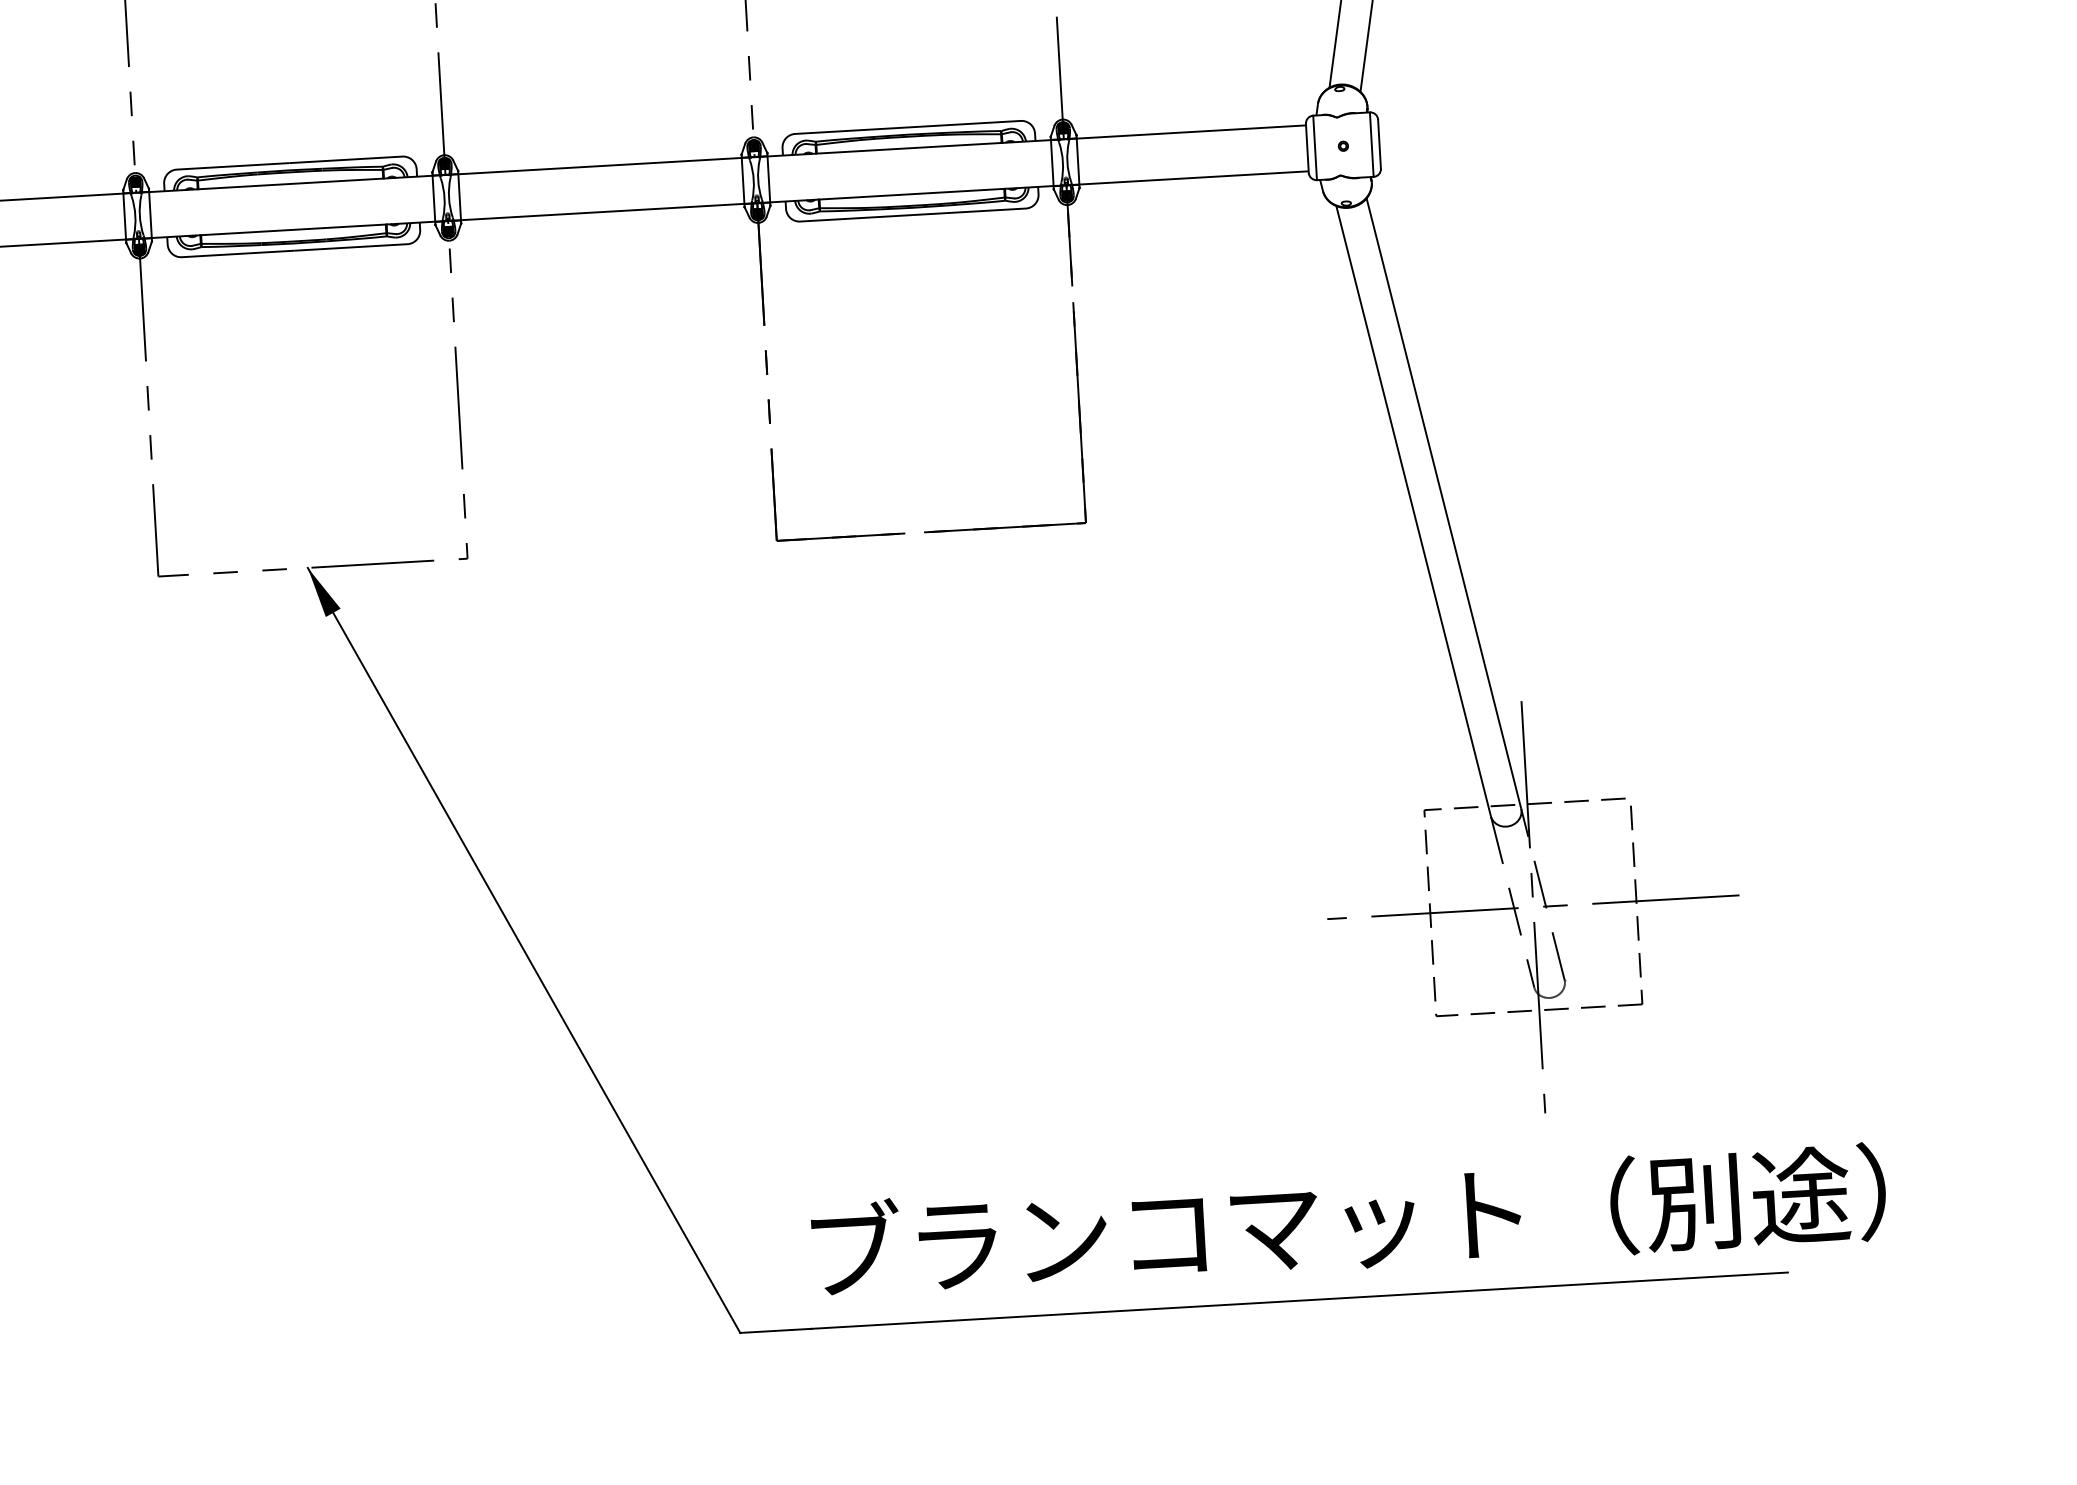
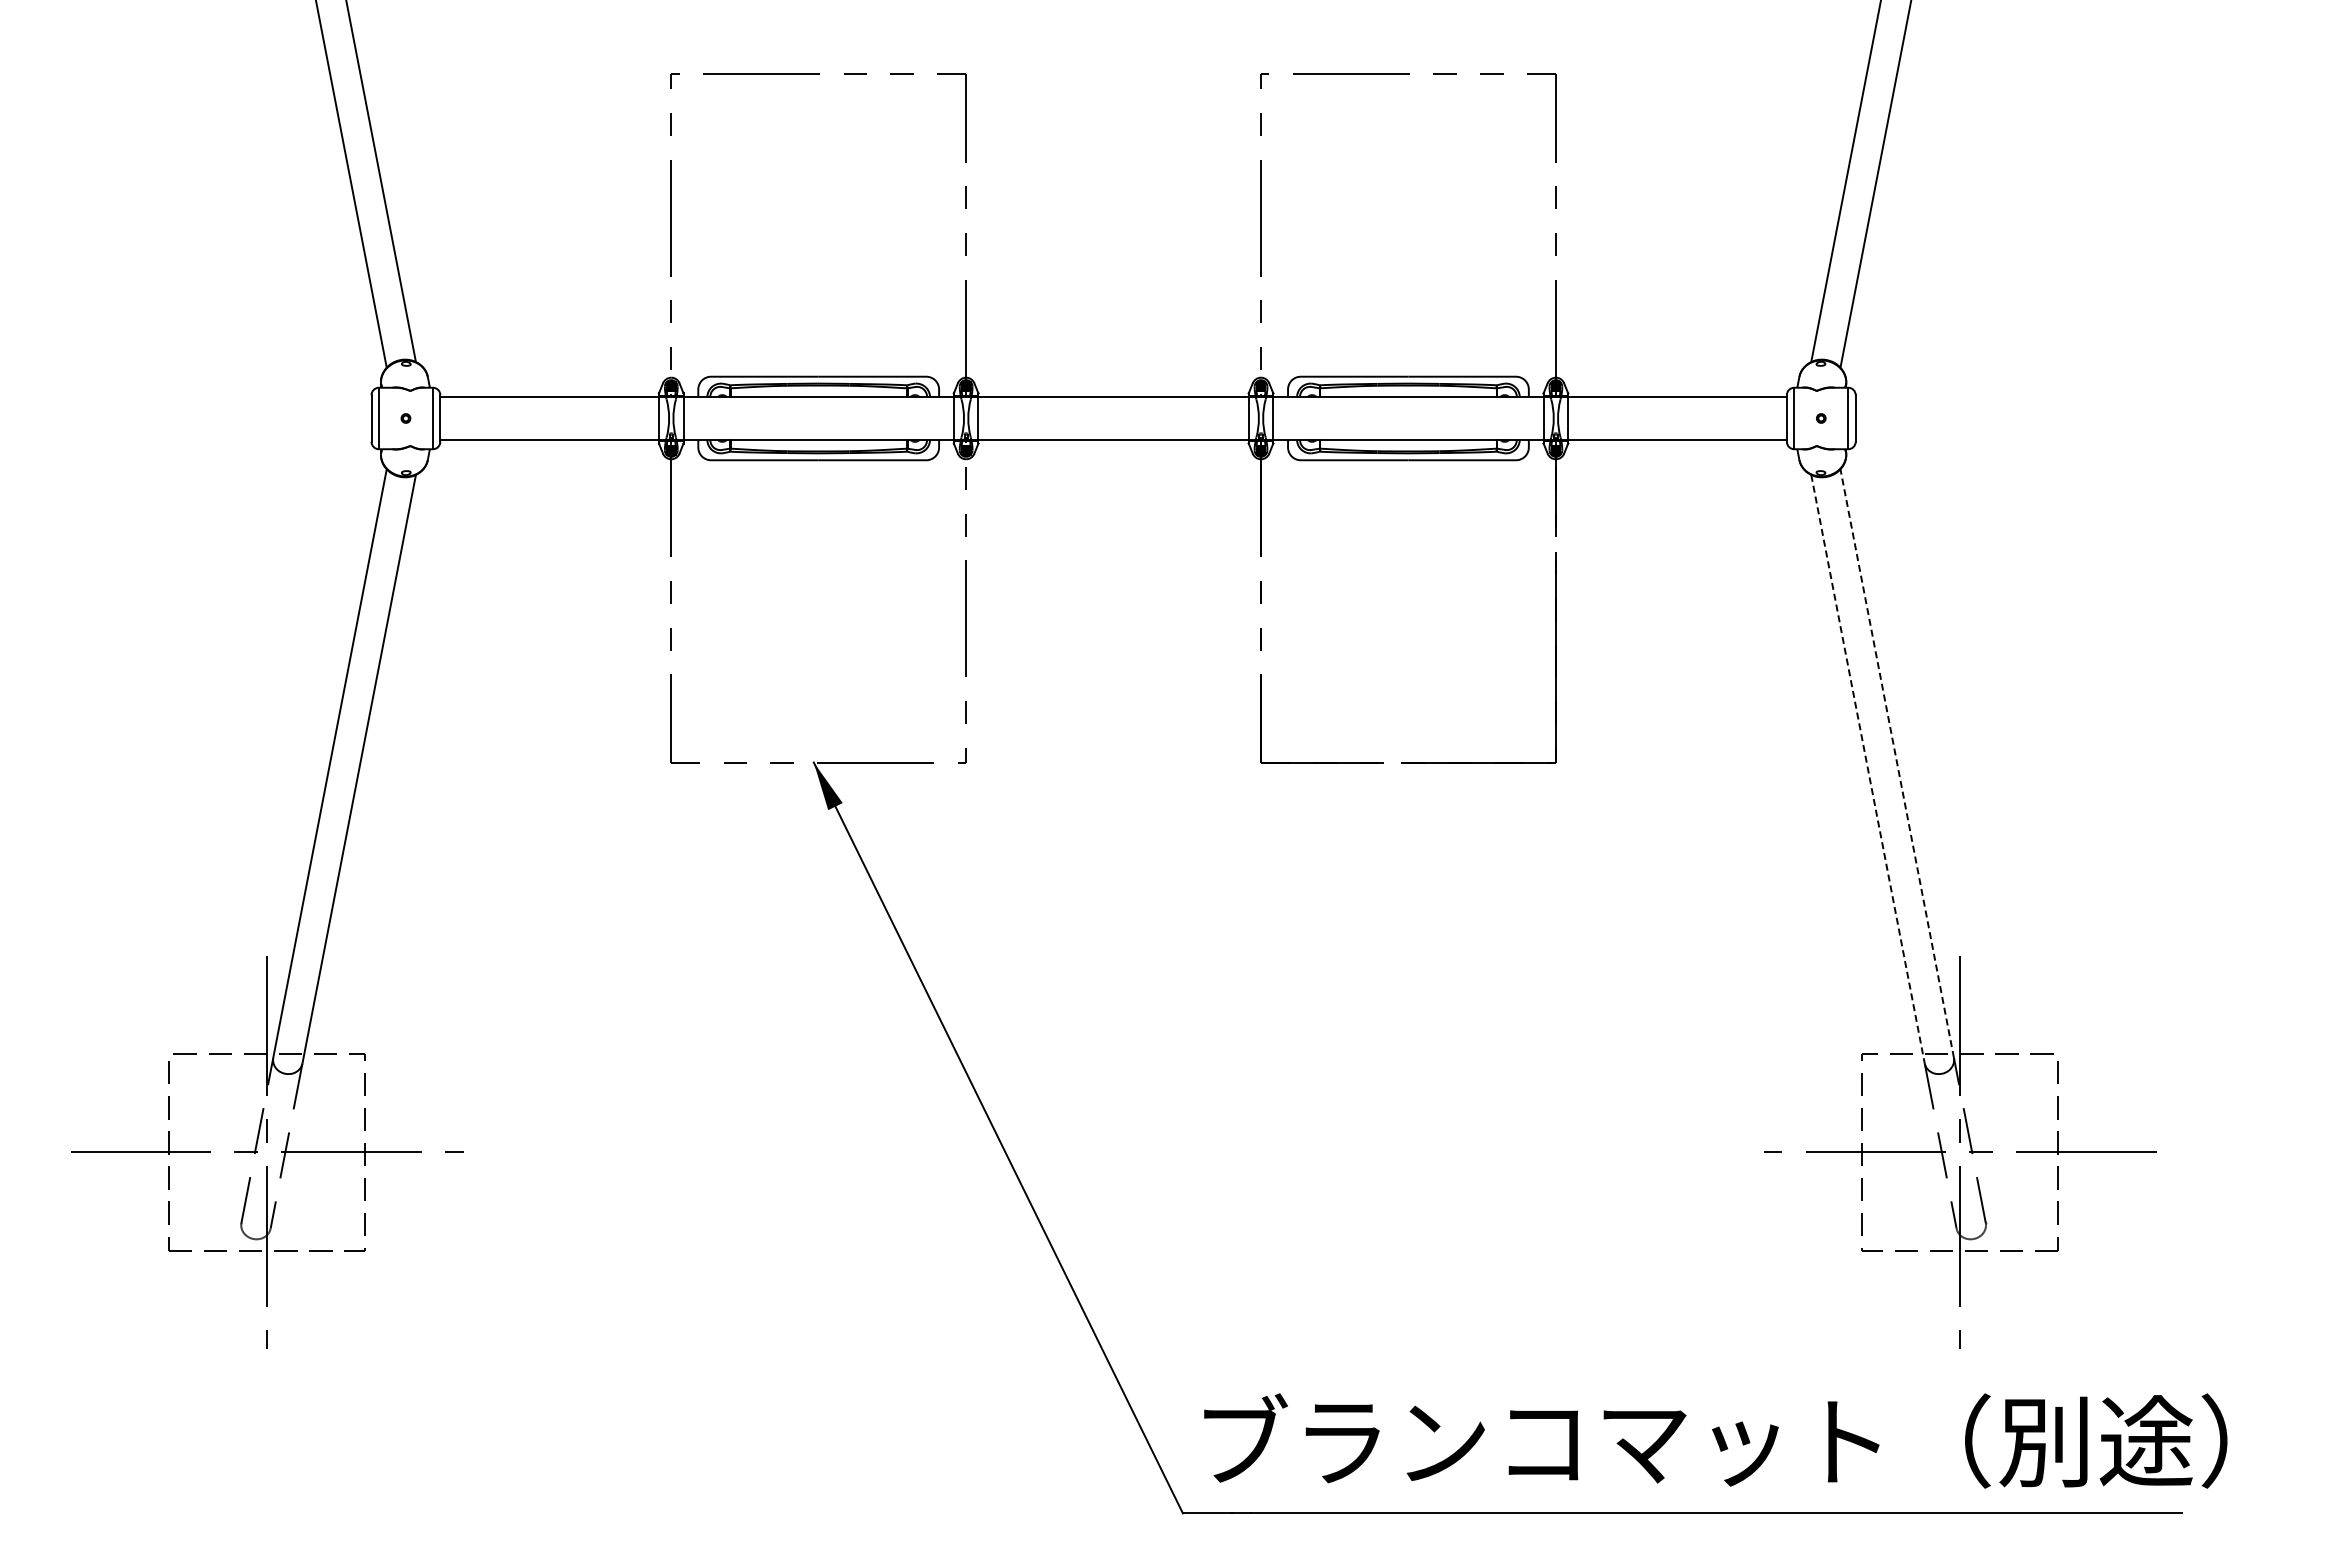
line: (1444, 503) -> (1897, 763), solid -> dashed
line: (1414, 511) -> (1868, 769), solid -> dashed
text: (1348, 1221) -> (1715, 1440), moved

